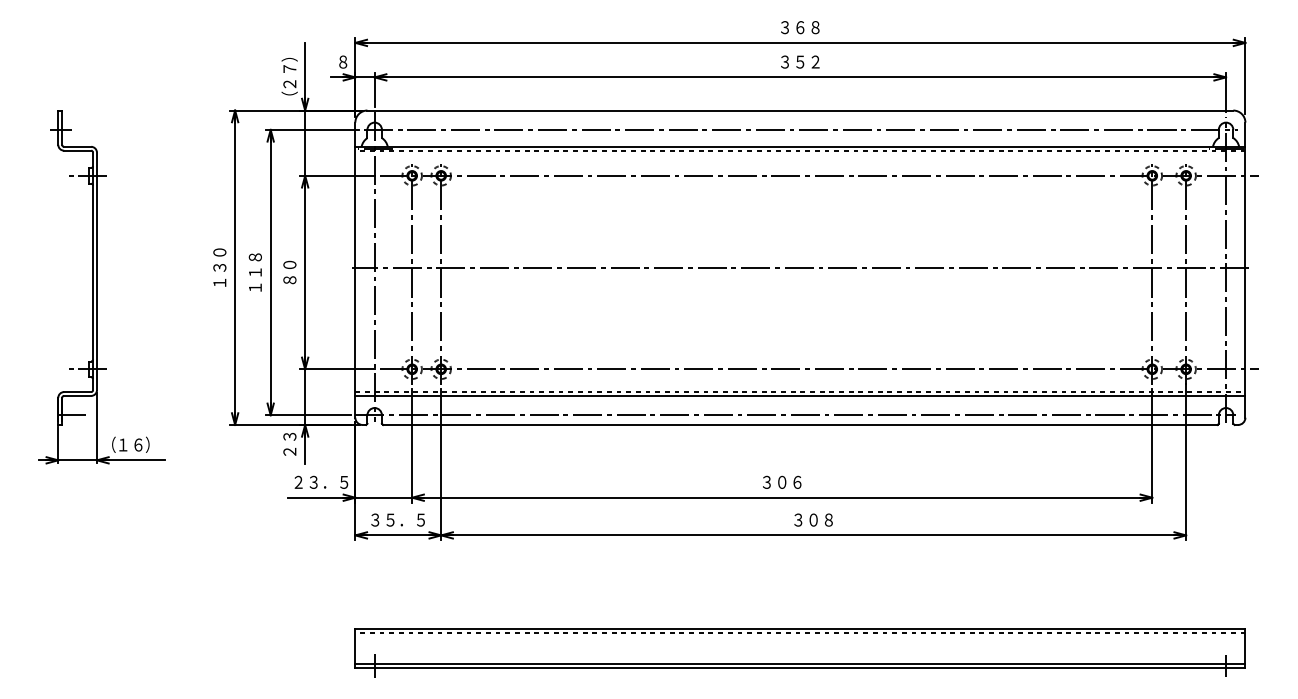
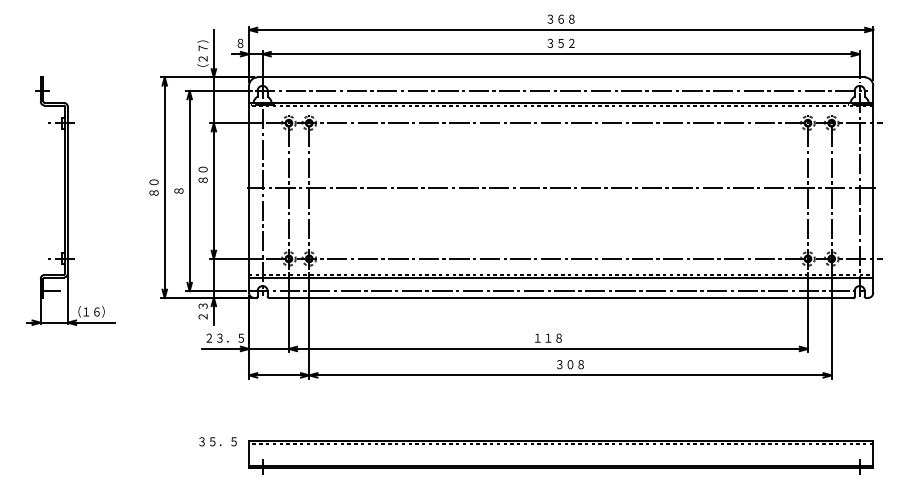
text: (219, 267) -> (153, 187), １３０ -> ８０
text: (254, 272) -> (178, 190), １１８ -> ８
text: (289, 272) -> (202, 174), moved
text: (782, 481) -> (548, 337), ３０６ -> １１８
text: (397, 519) -> (217, 441), moved

